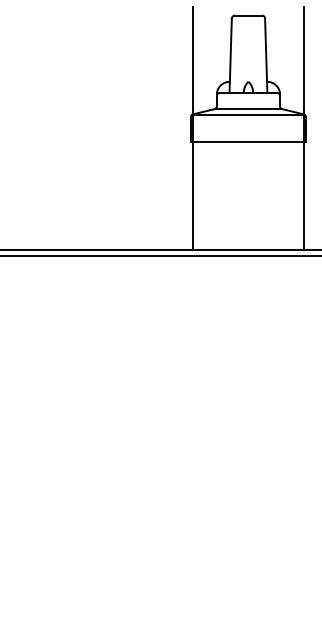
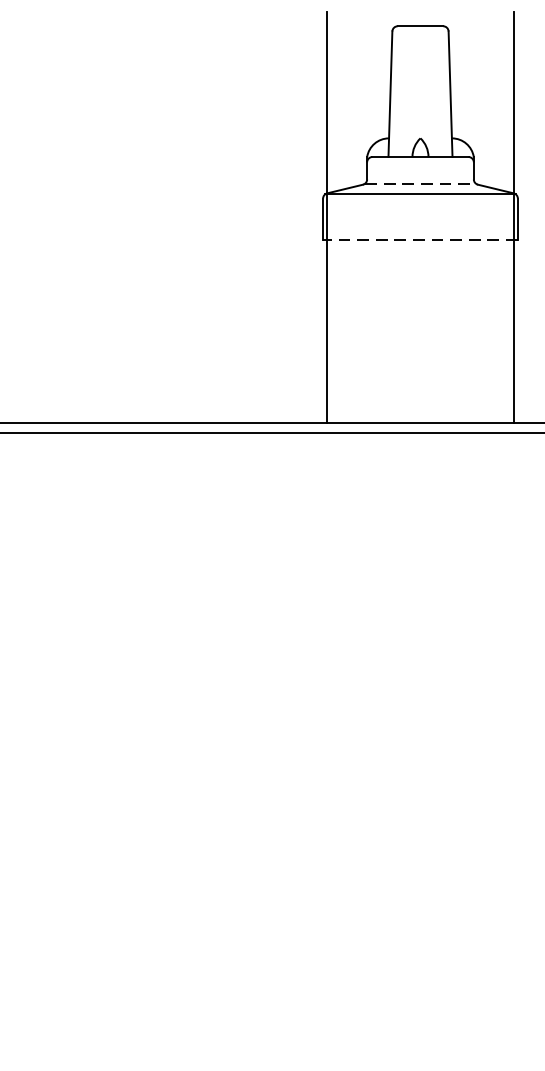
line: (248, 108) -> (420, 183), solid -> dashed
line: (248, 141) -> (420, 239), solid -> dashed

